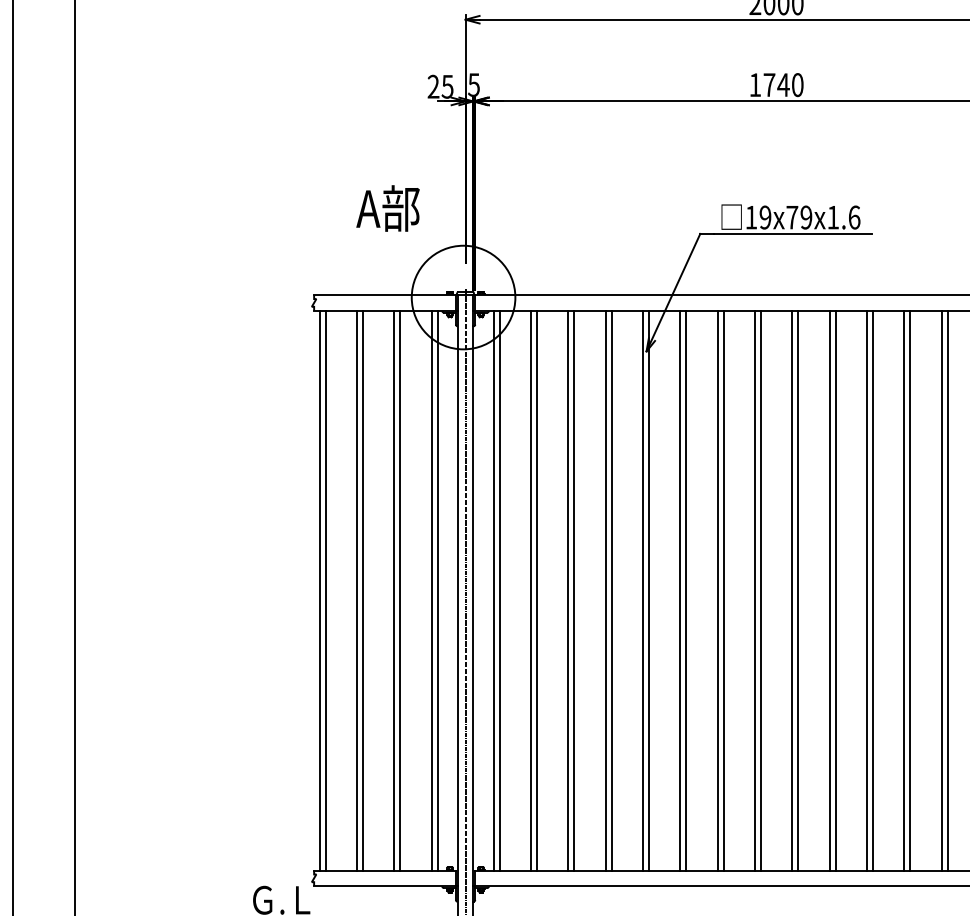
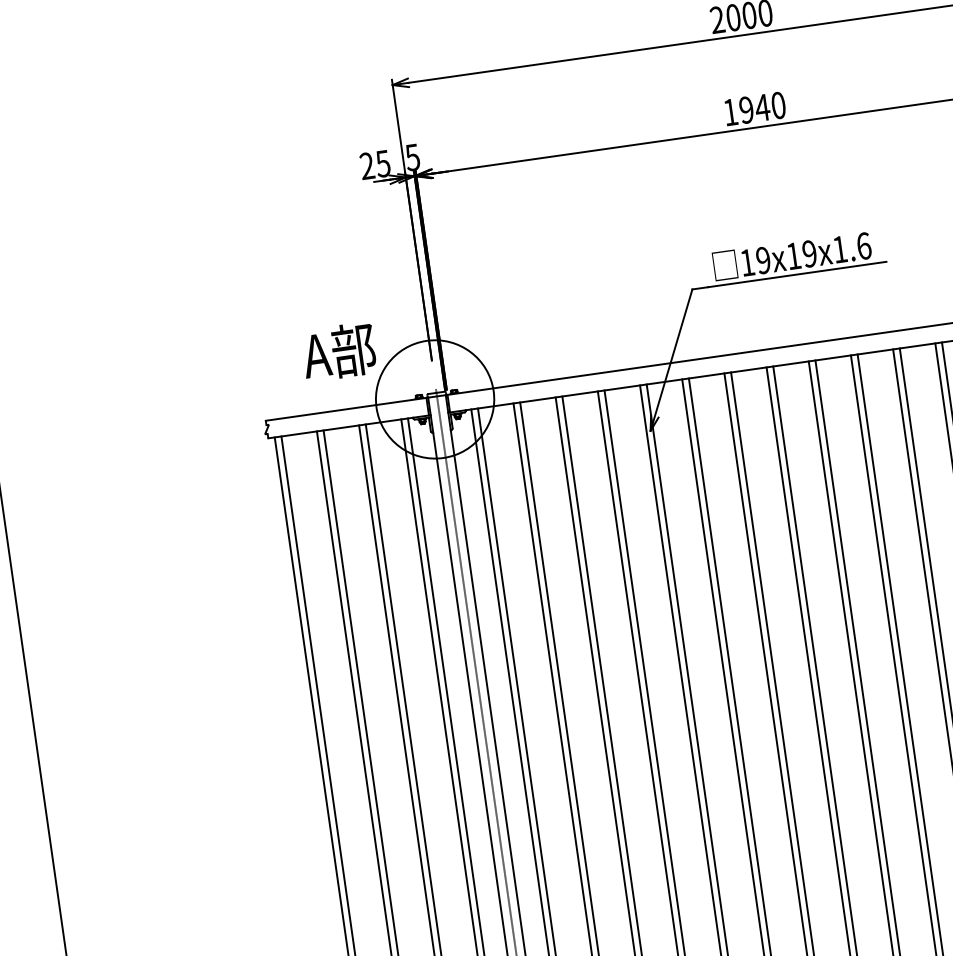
text: (769, 85) -> (746, 110), 1740 -> 1940
text: (387, 208) -> (338, 352), moved
text: (792, 217) -> (793, 256), 19x79x1.6 -> 19x19x1.6

